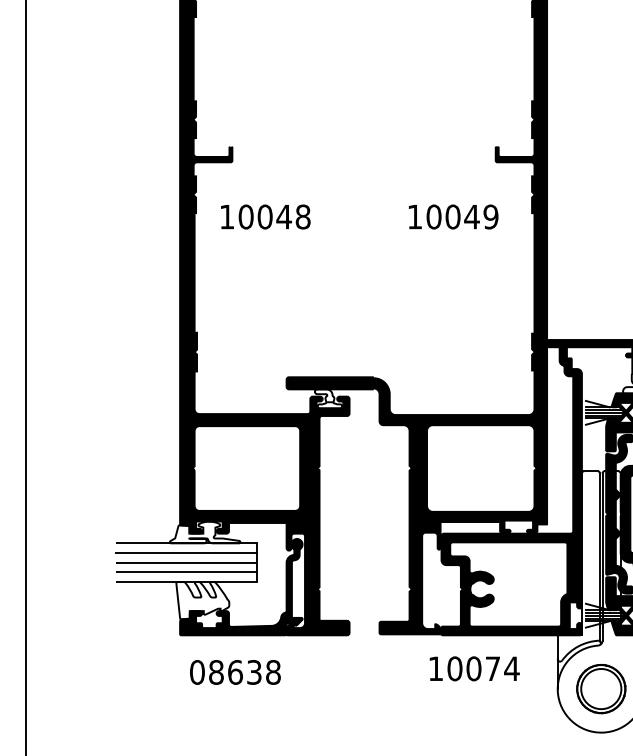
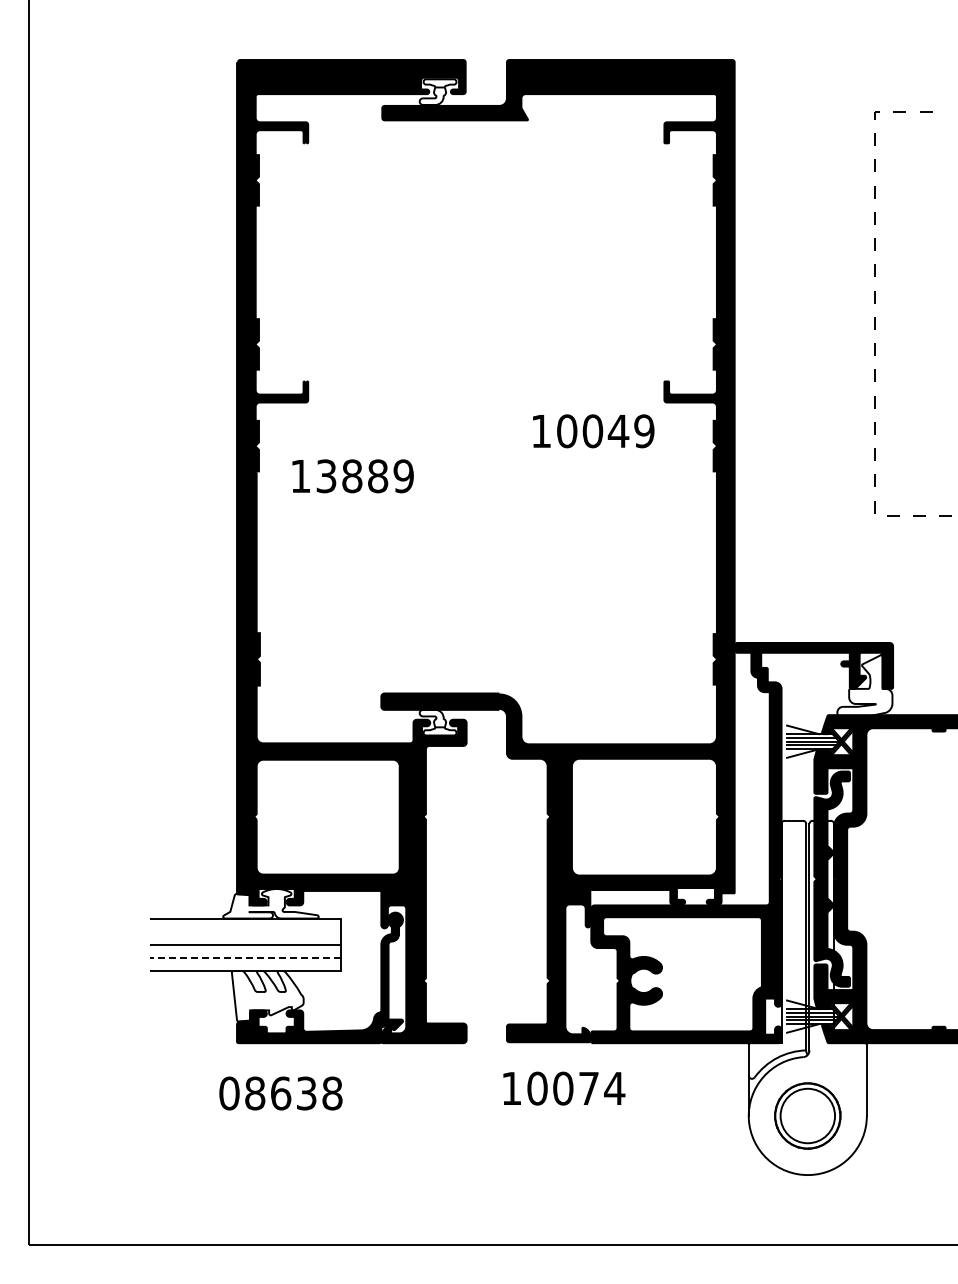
text: (274, 217) -> (364, 476), 10048 -> 13889
text: (453, 217) -> (593, 431), moved
line: (186, 552) -> (245, 931), removed
line: (186, 572) -> (245, 957), solid -> dashed
text: (474, 668) -> (564, 1088), moved
text: (235, 672) -> (280, 1093), moved

